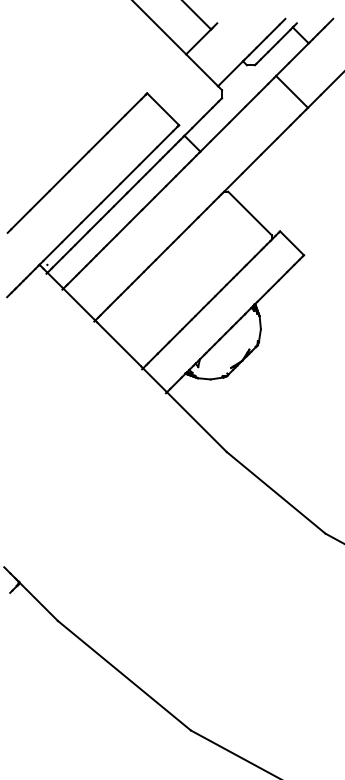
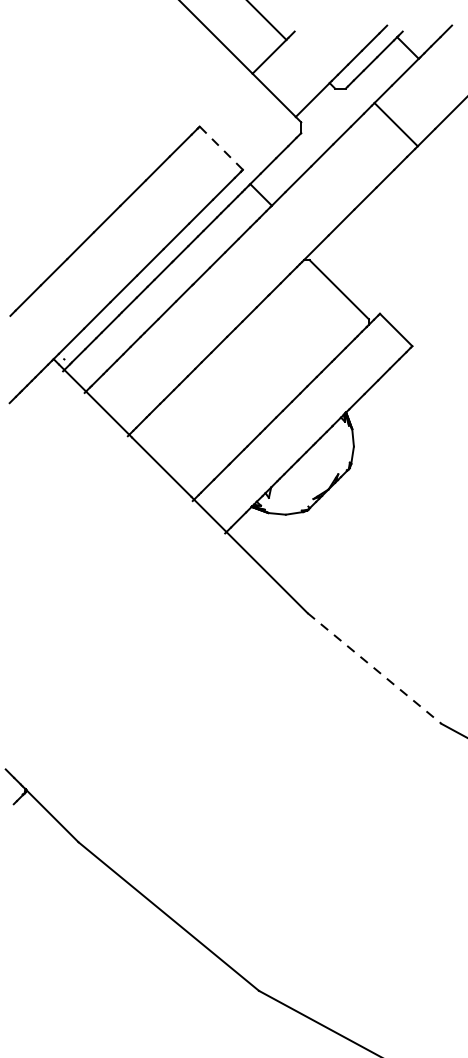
line: (163, 109) -> (221, 148), solid -> dashed
line: (276, 493) -> (375, 669), solid -> dashed

